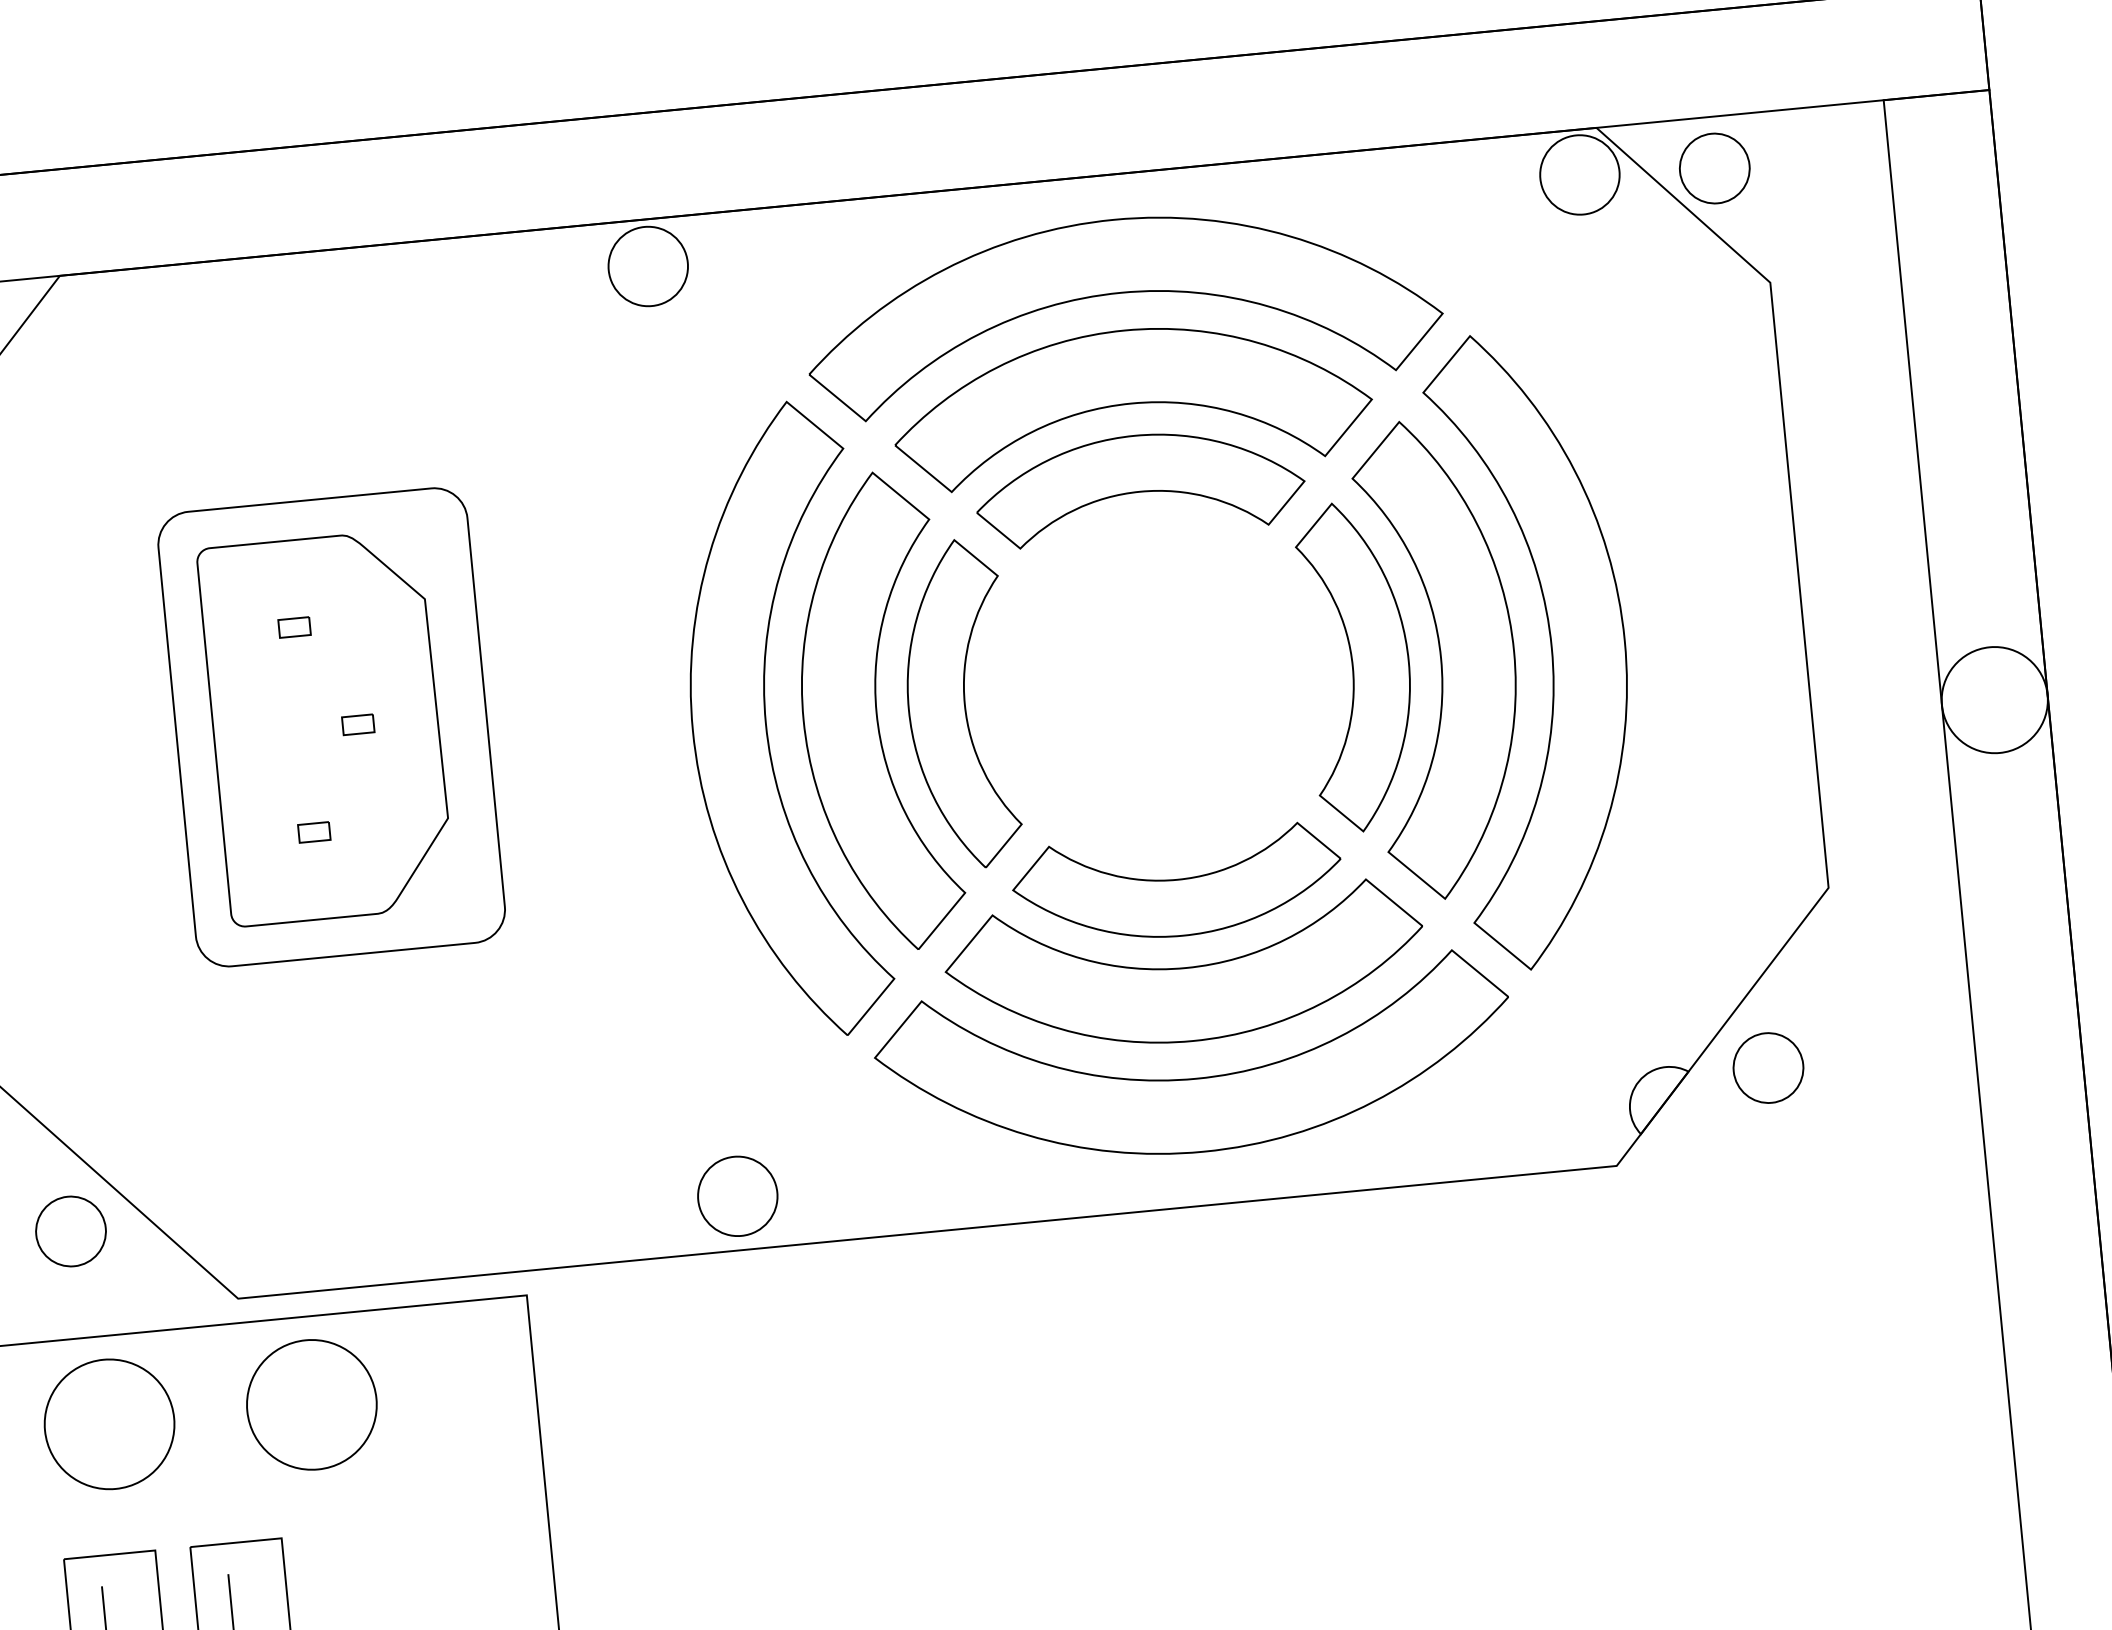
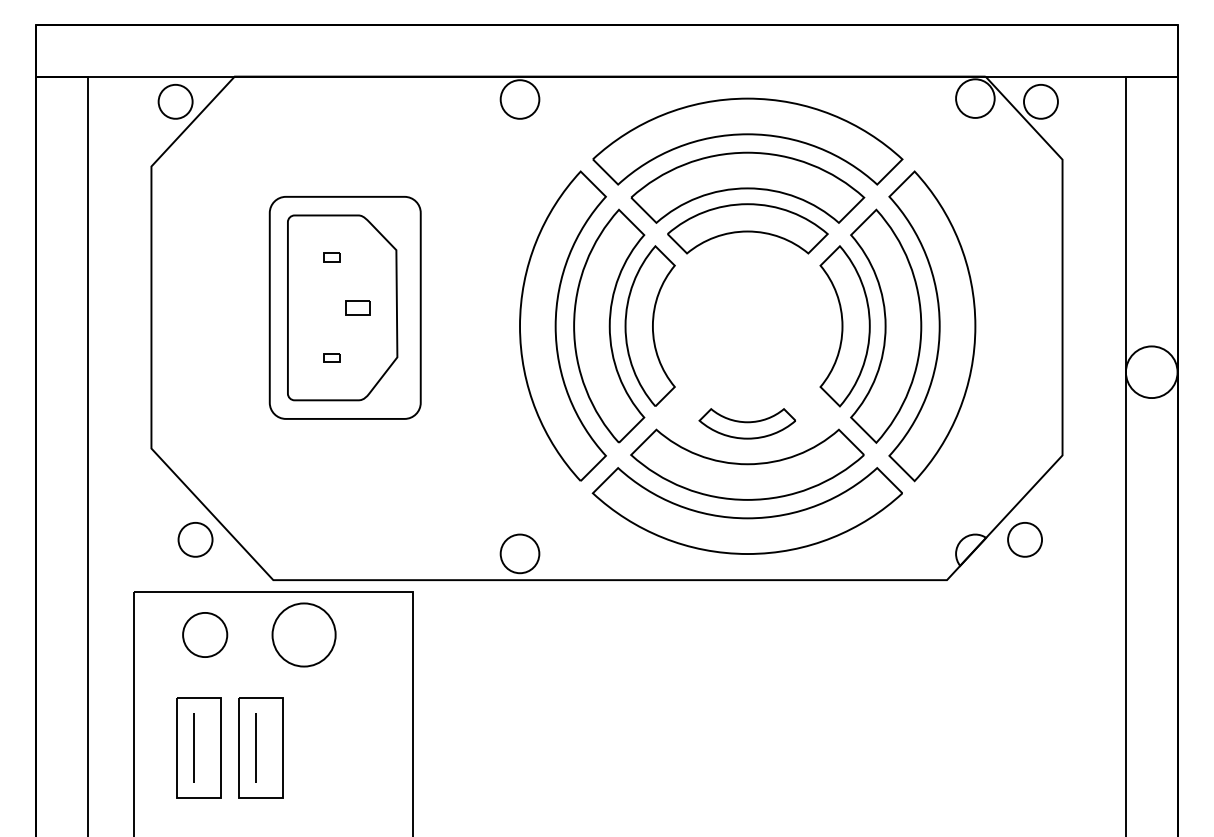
part: (358, 723) -> (358, 307), size x1.6
part: (1177, 884) -> (747, 423), size x0.6
part: (107, 1423) -> (204, 634), size x0.7

